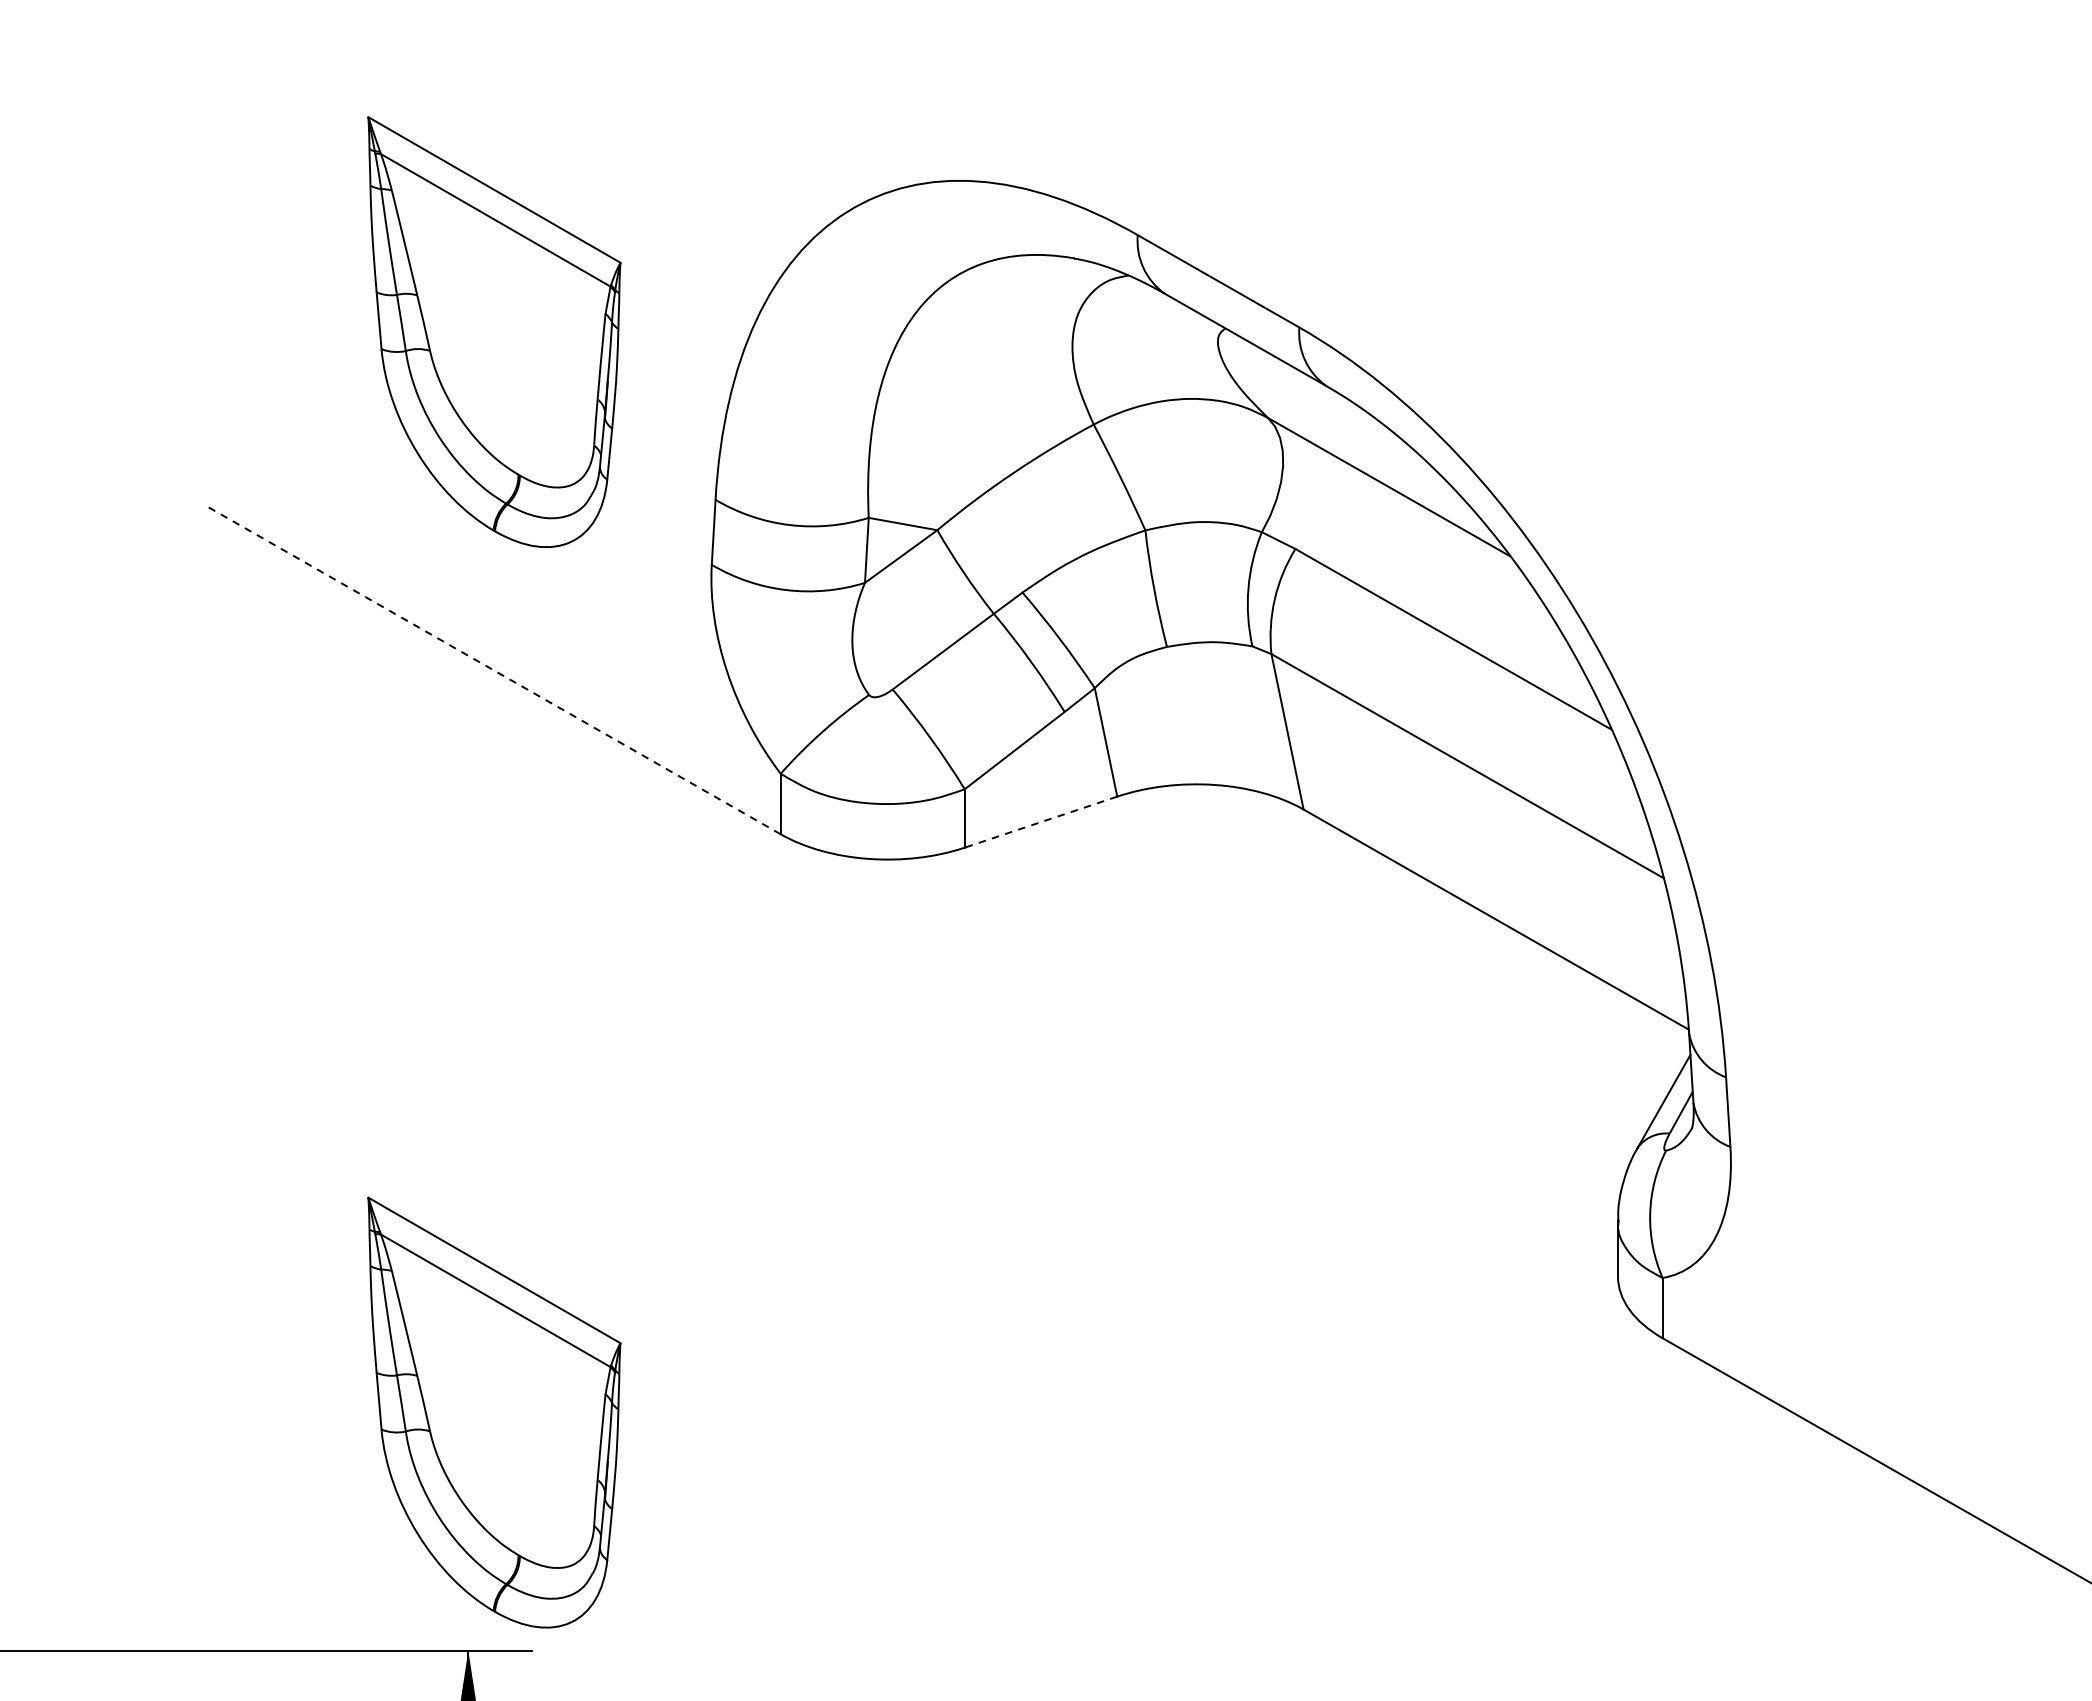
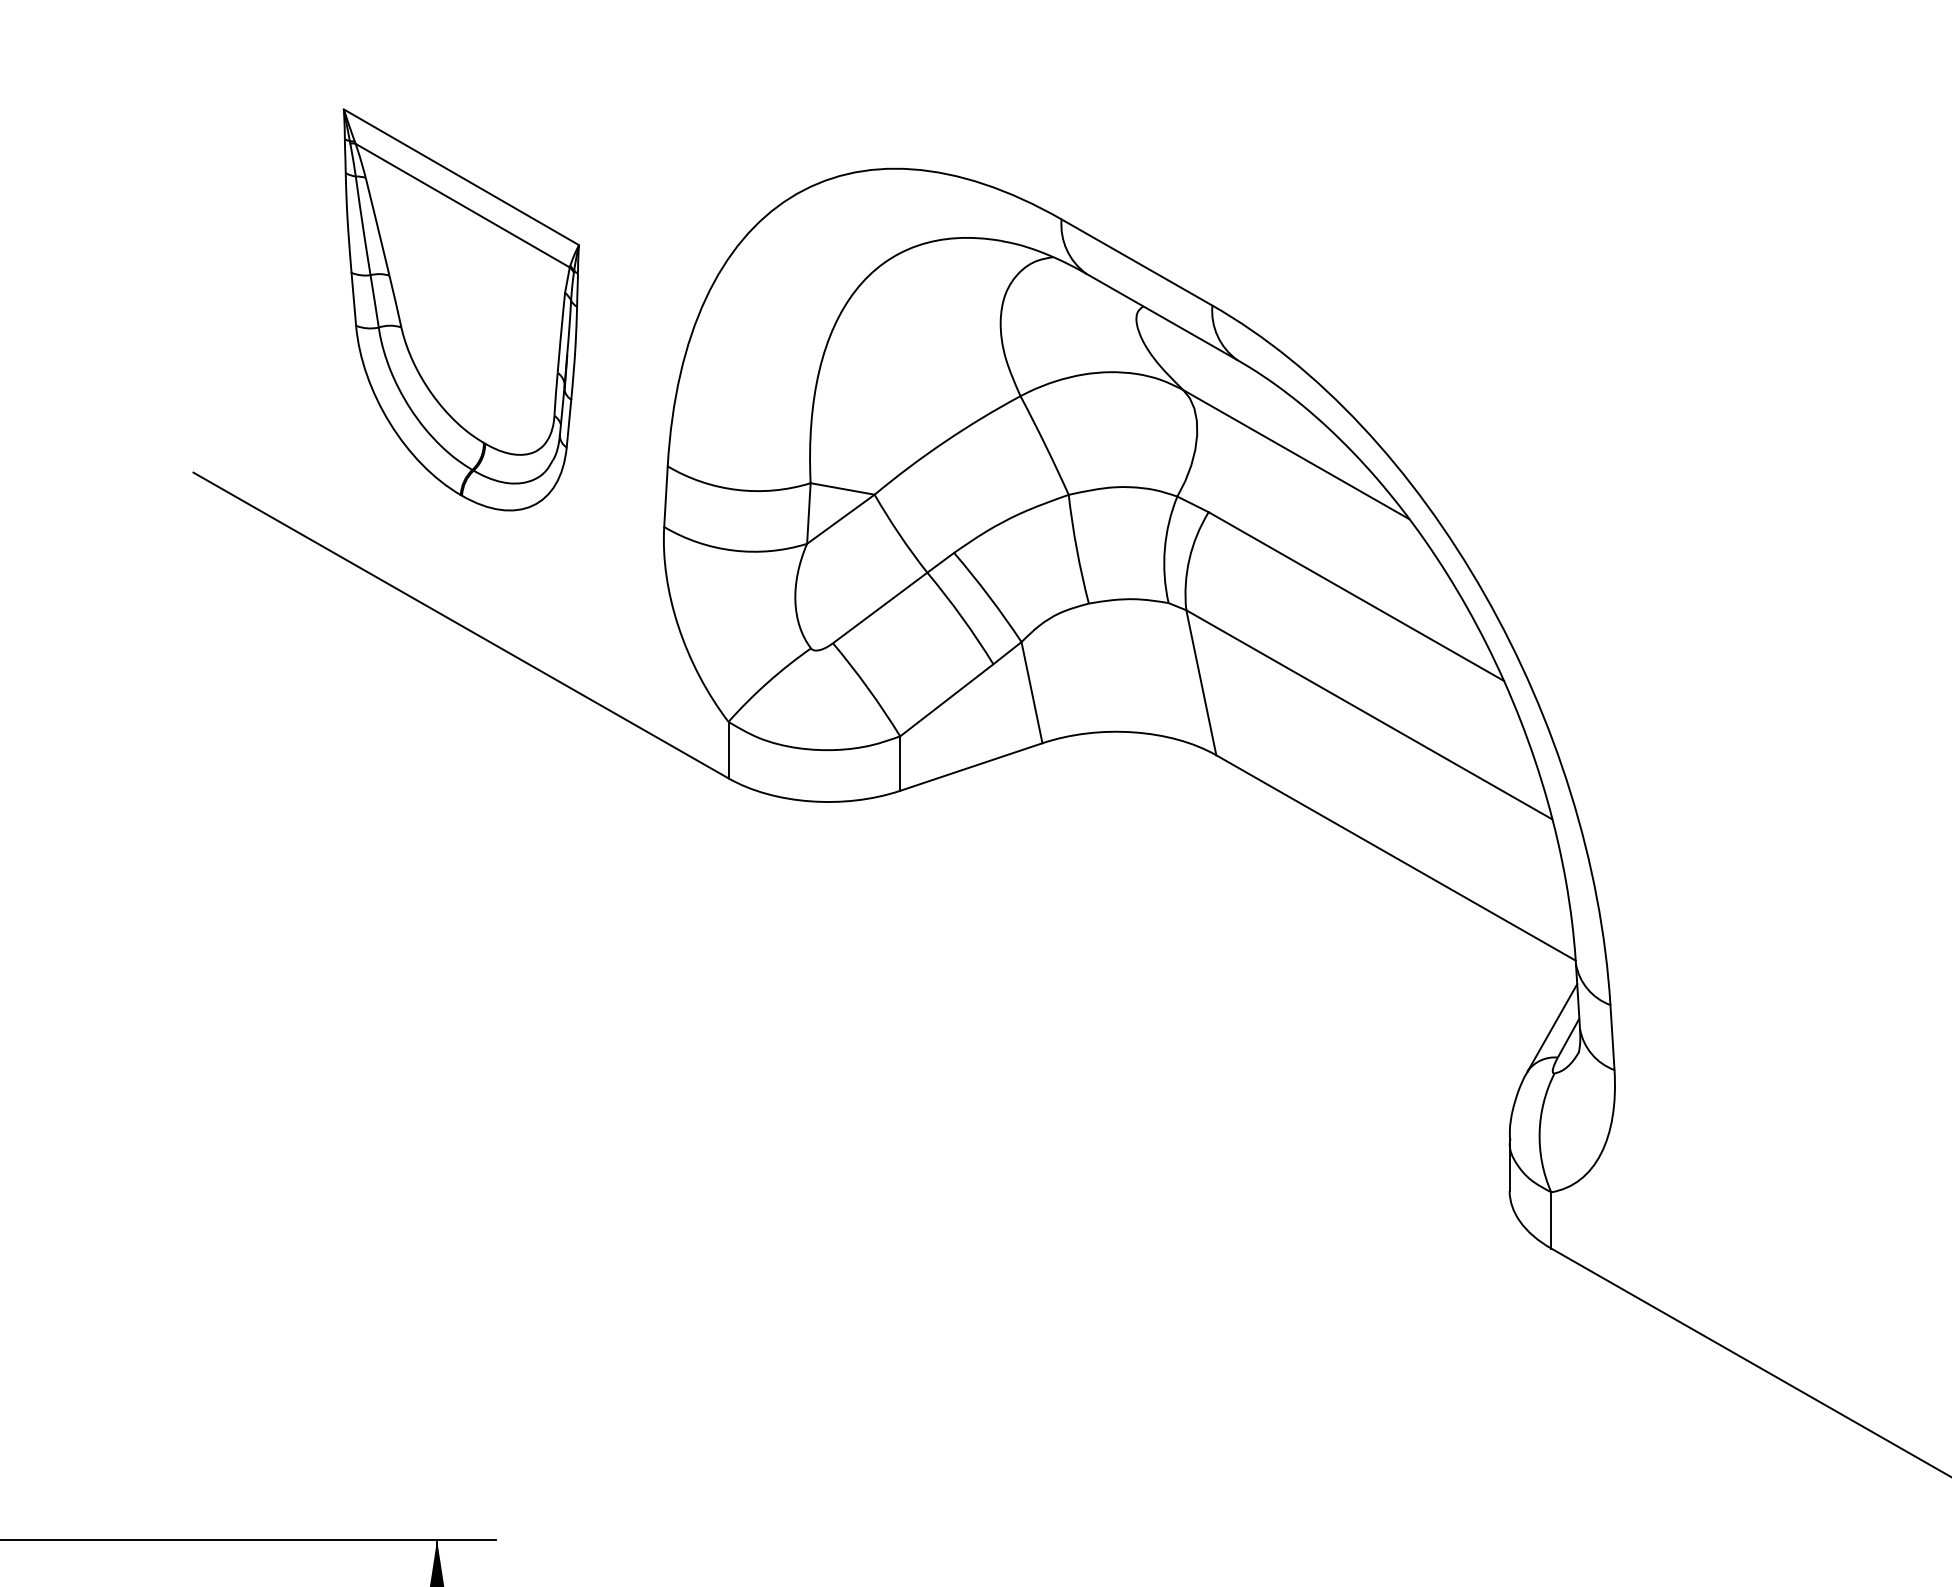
line: (493, 670) -> (460, 625), dashed -> solid
line: (1040, 822) -> (970, 767), dashed -> solid
part: (493, 1412) -> (460, 1317), removed

